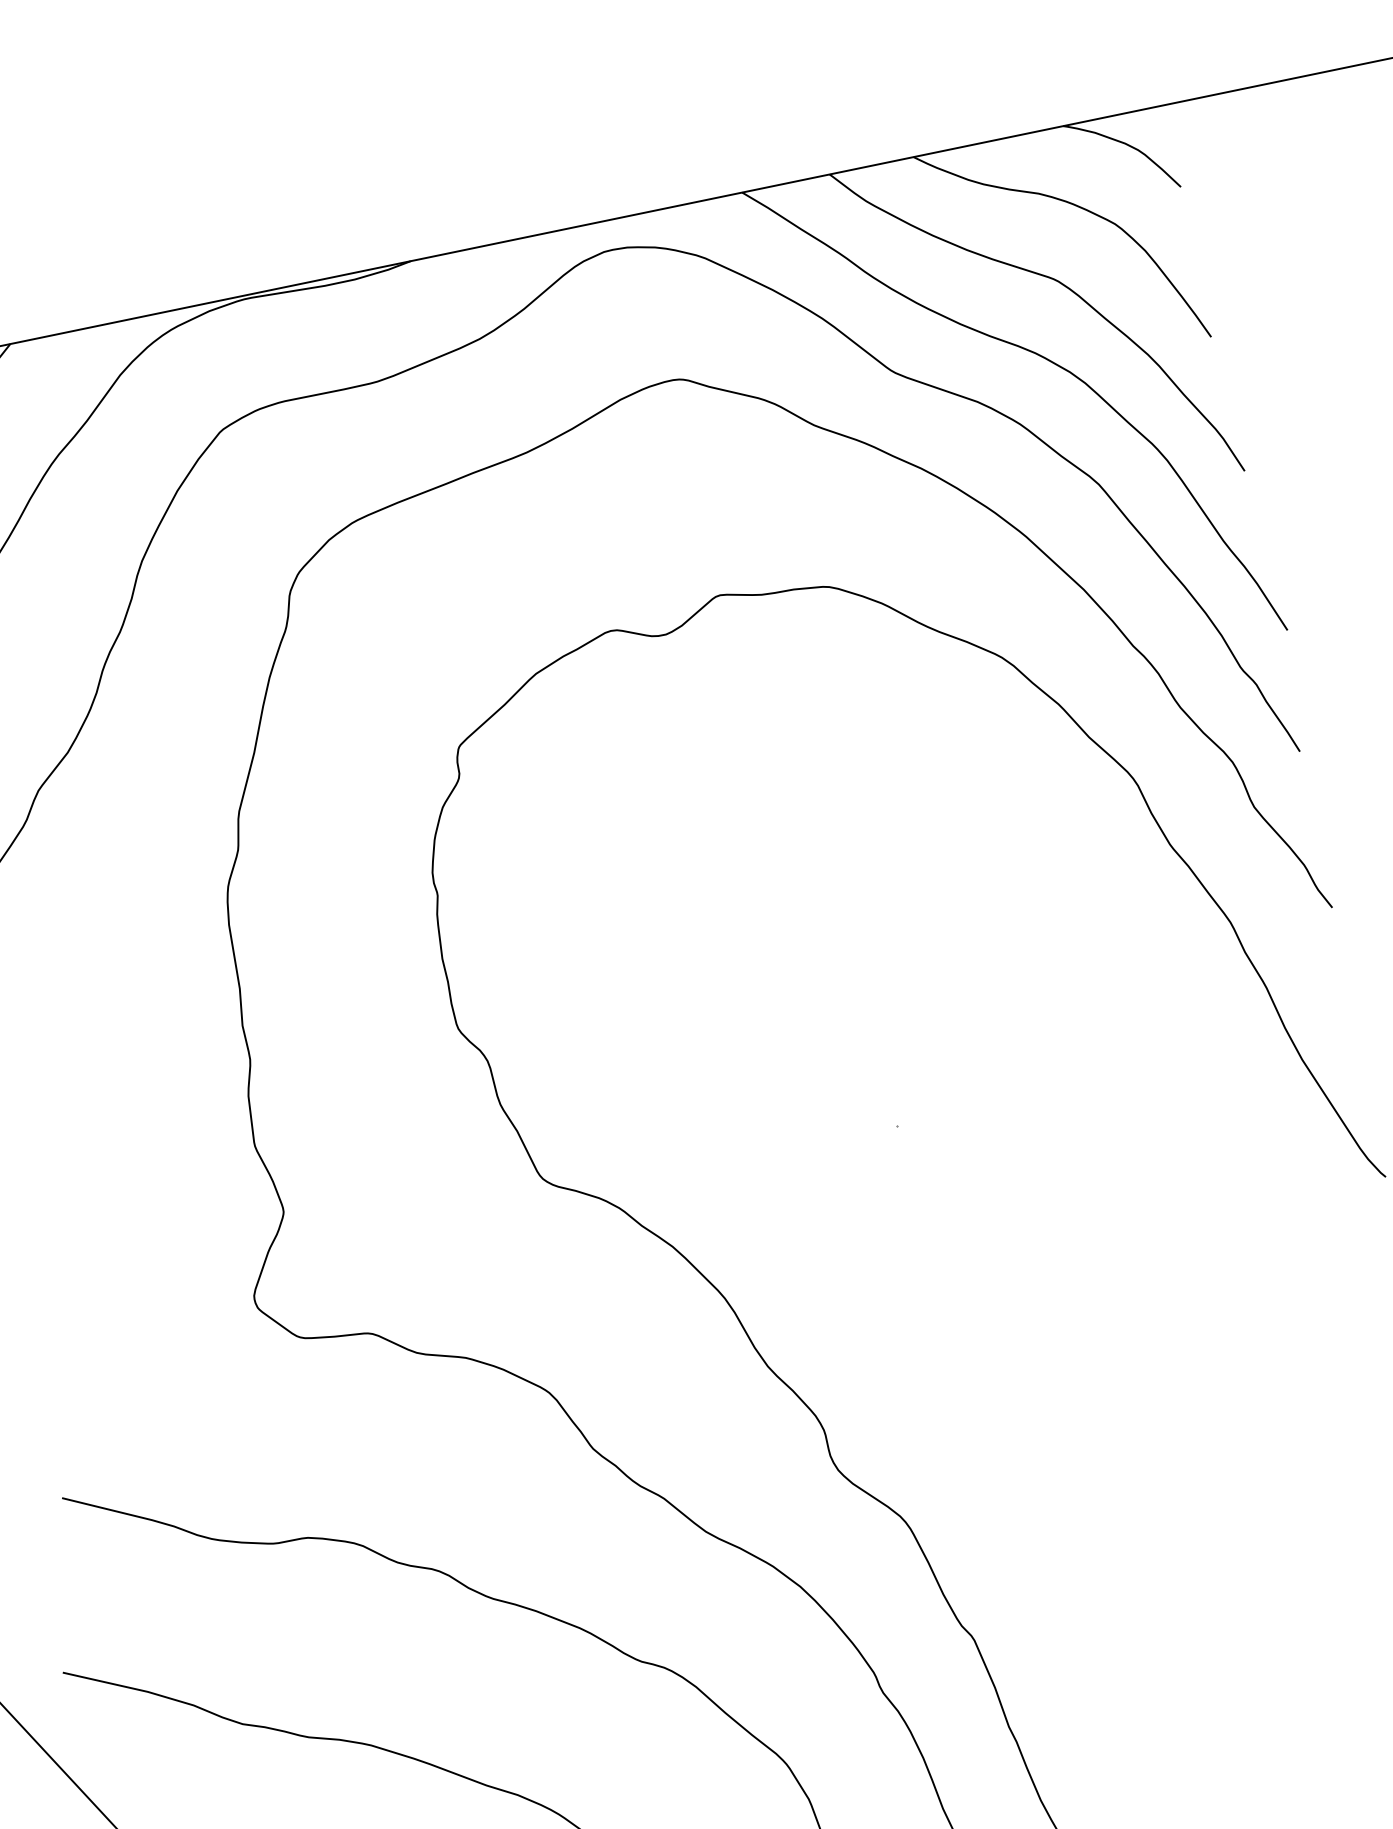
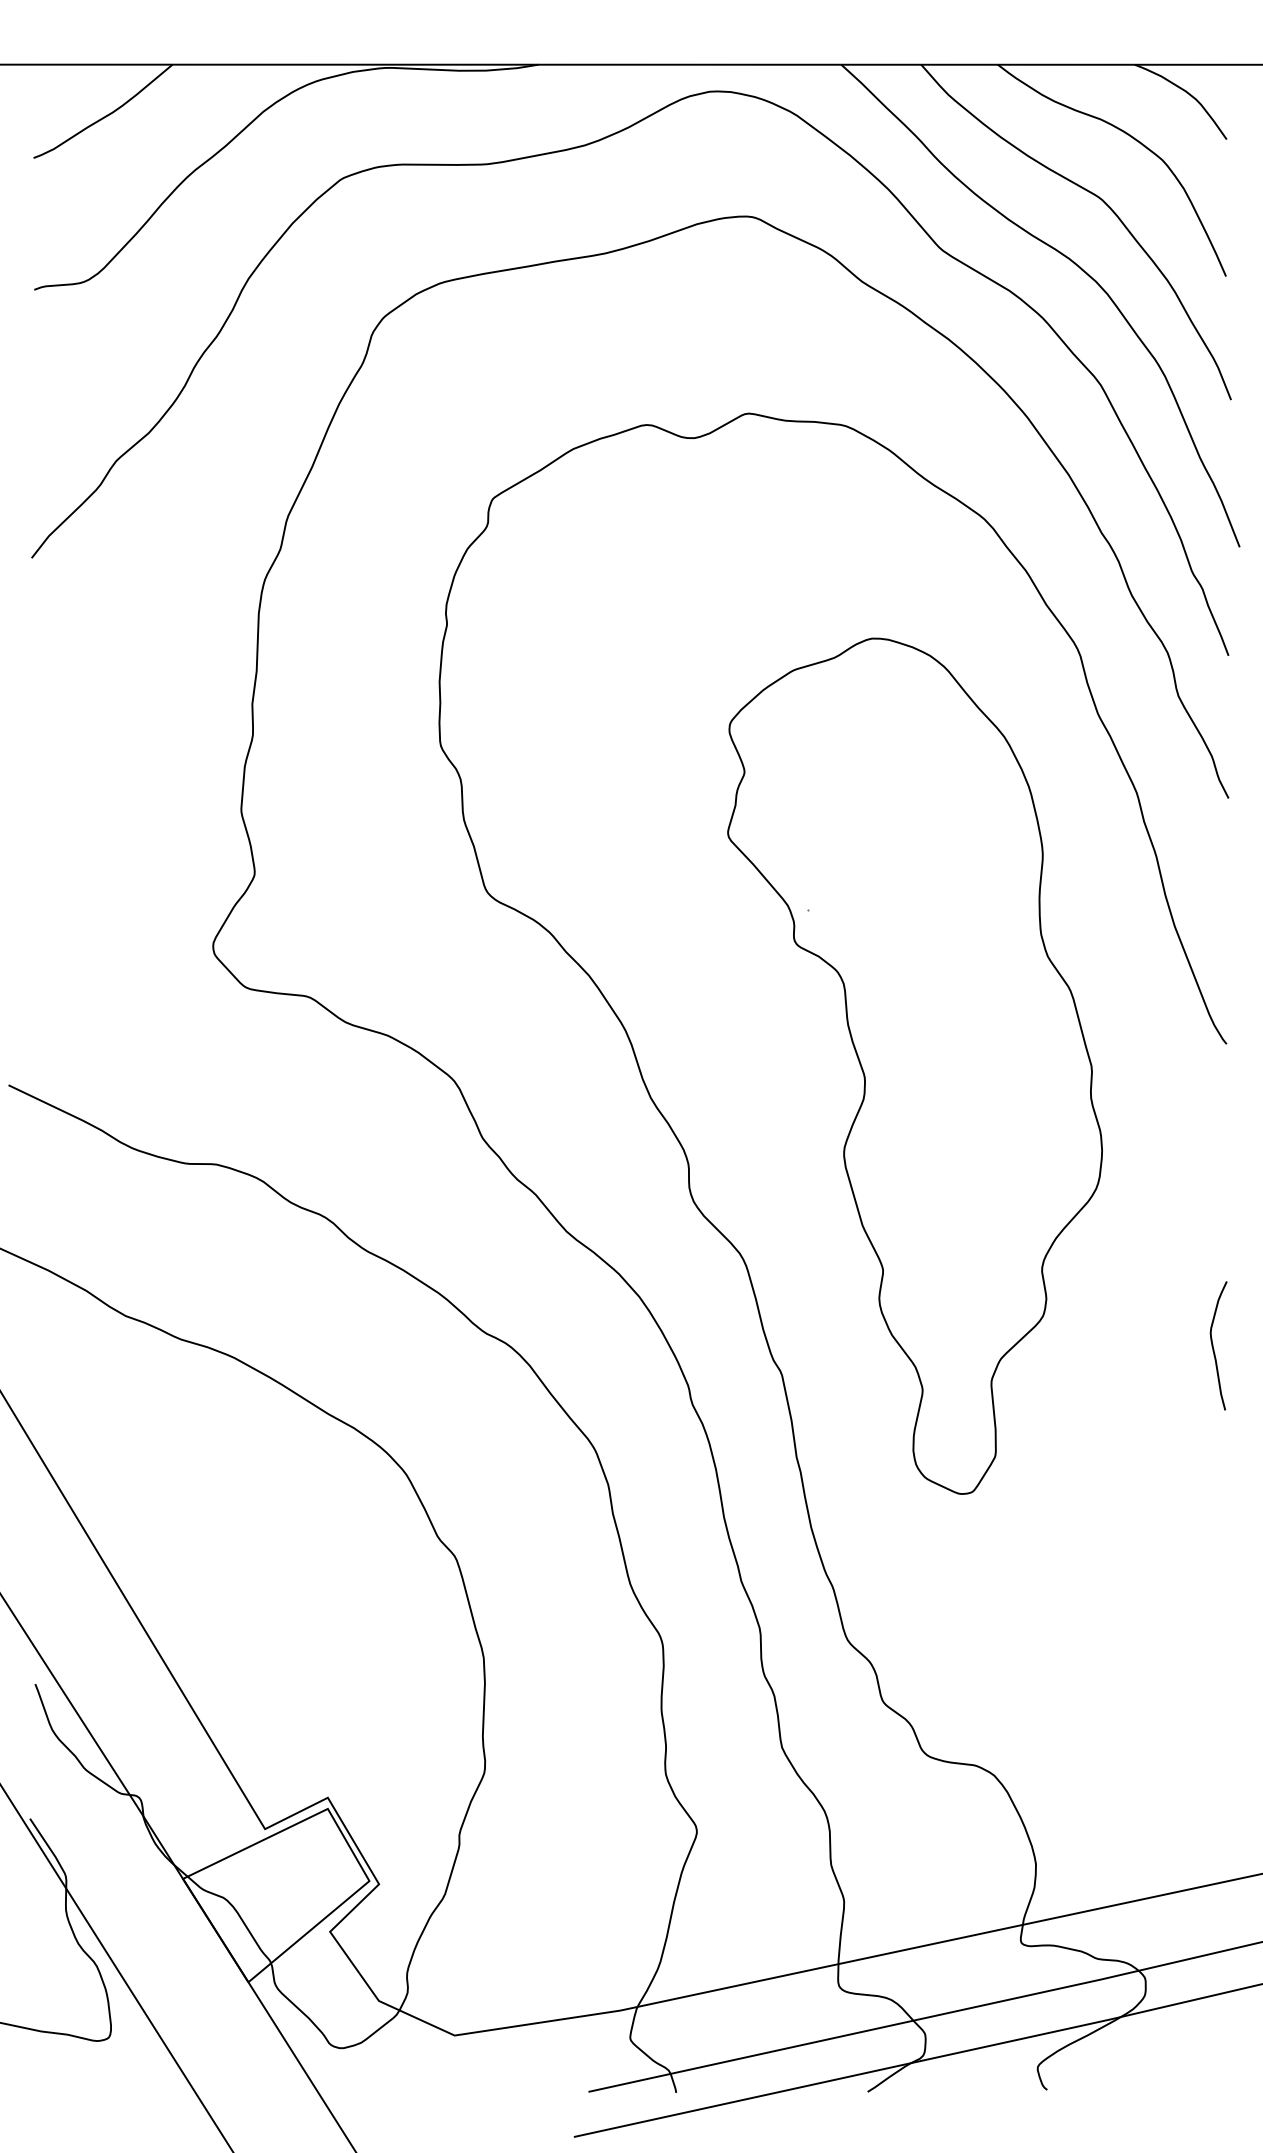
part: (1049, 1271) -> (914, 1065), added

